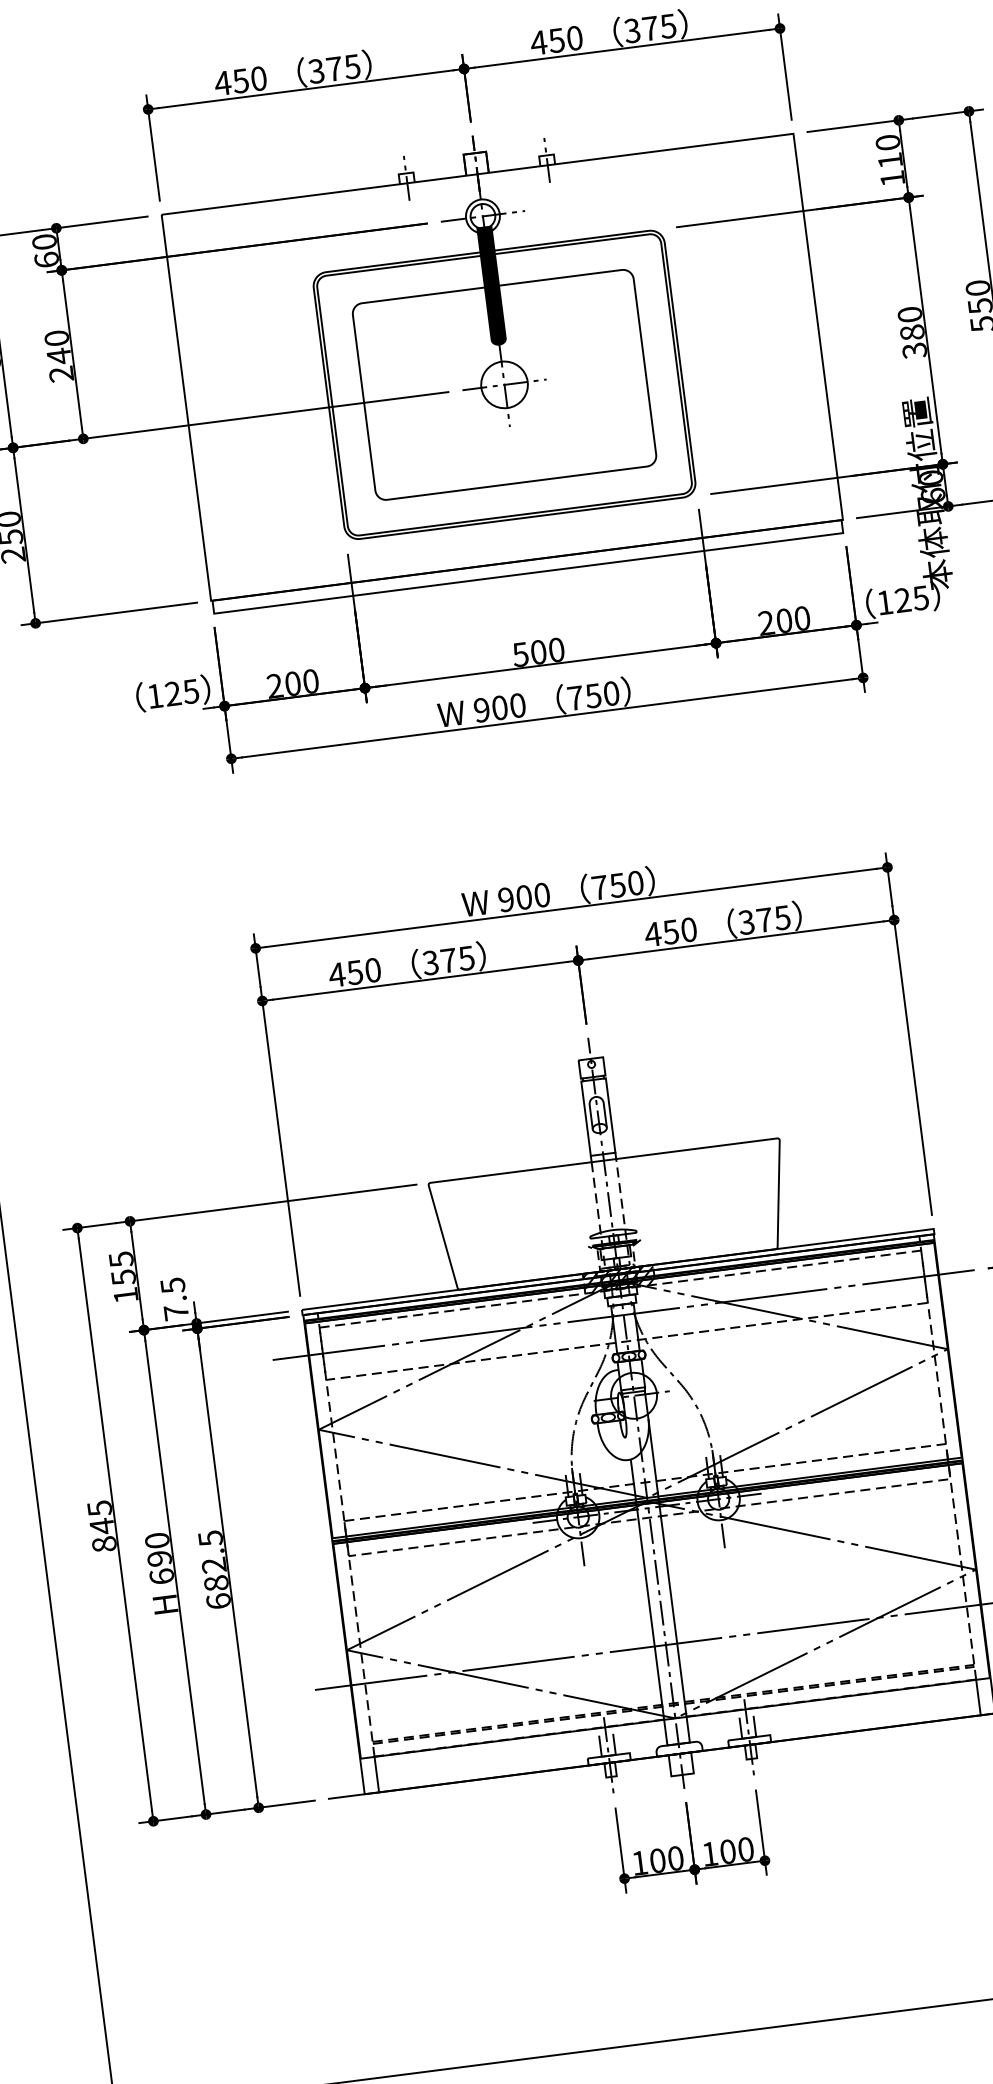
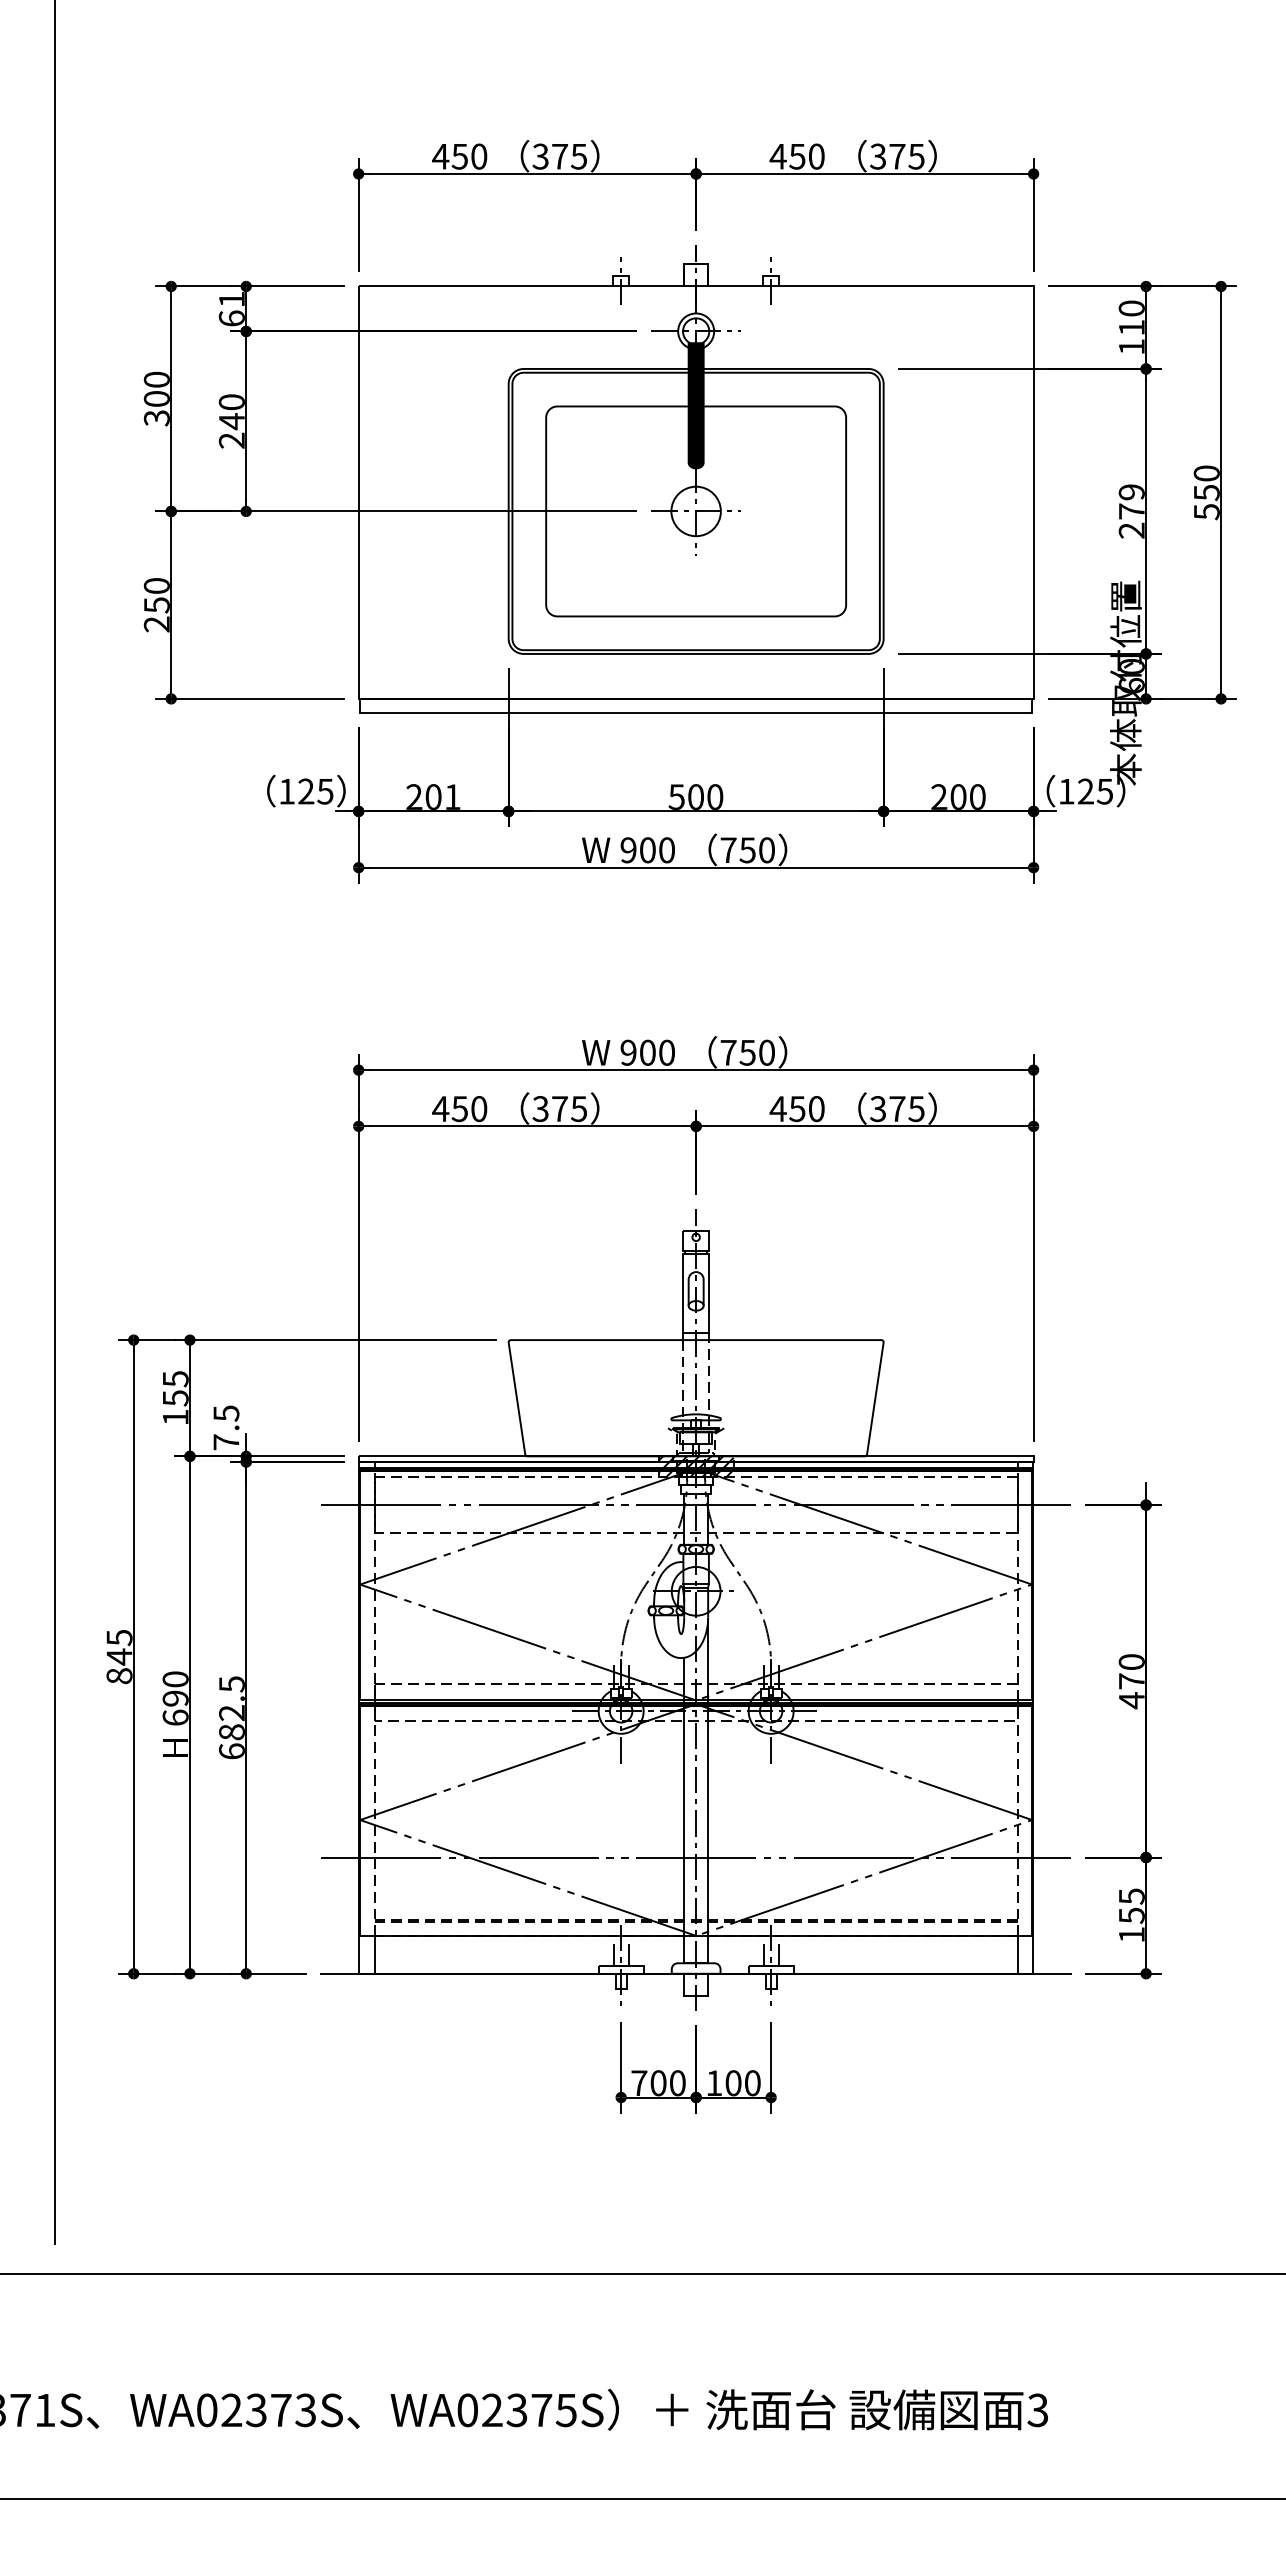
text: (44, 242) -> (231, 299), 60 -> 61
text: (912, 332) -> (1131, 511), 380 -> 279
text: (310, 680) -> (452, 796), 200 -> 201
text: (639, 1862) -> (639, 2082), 100 -> 700

